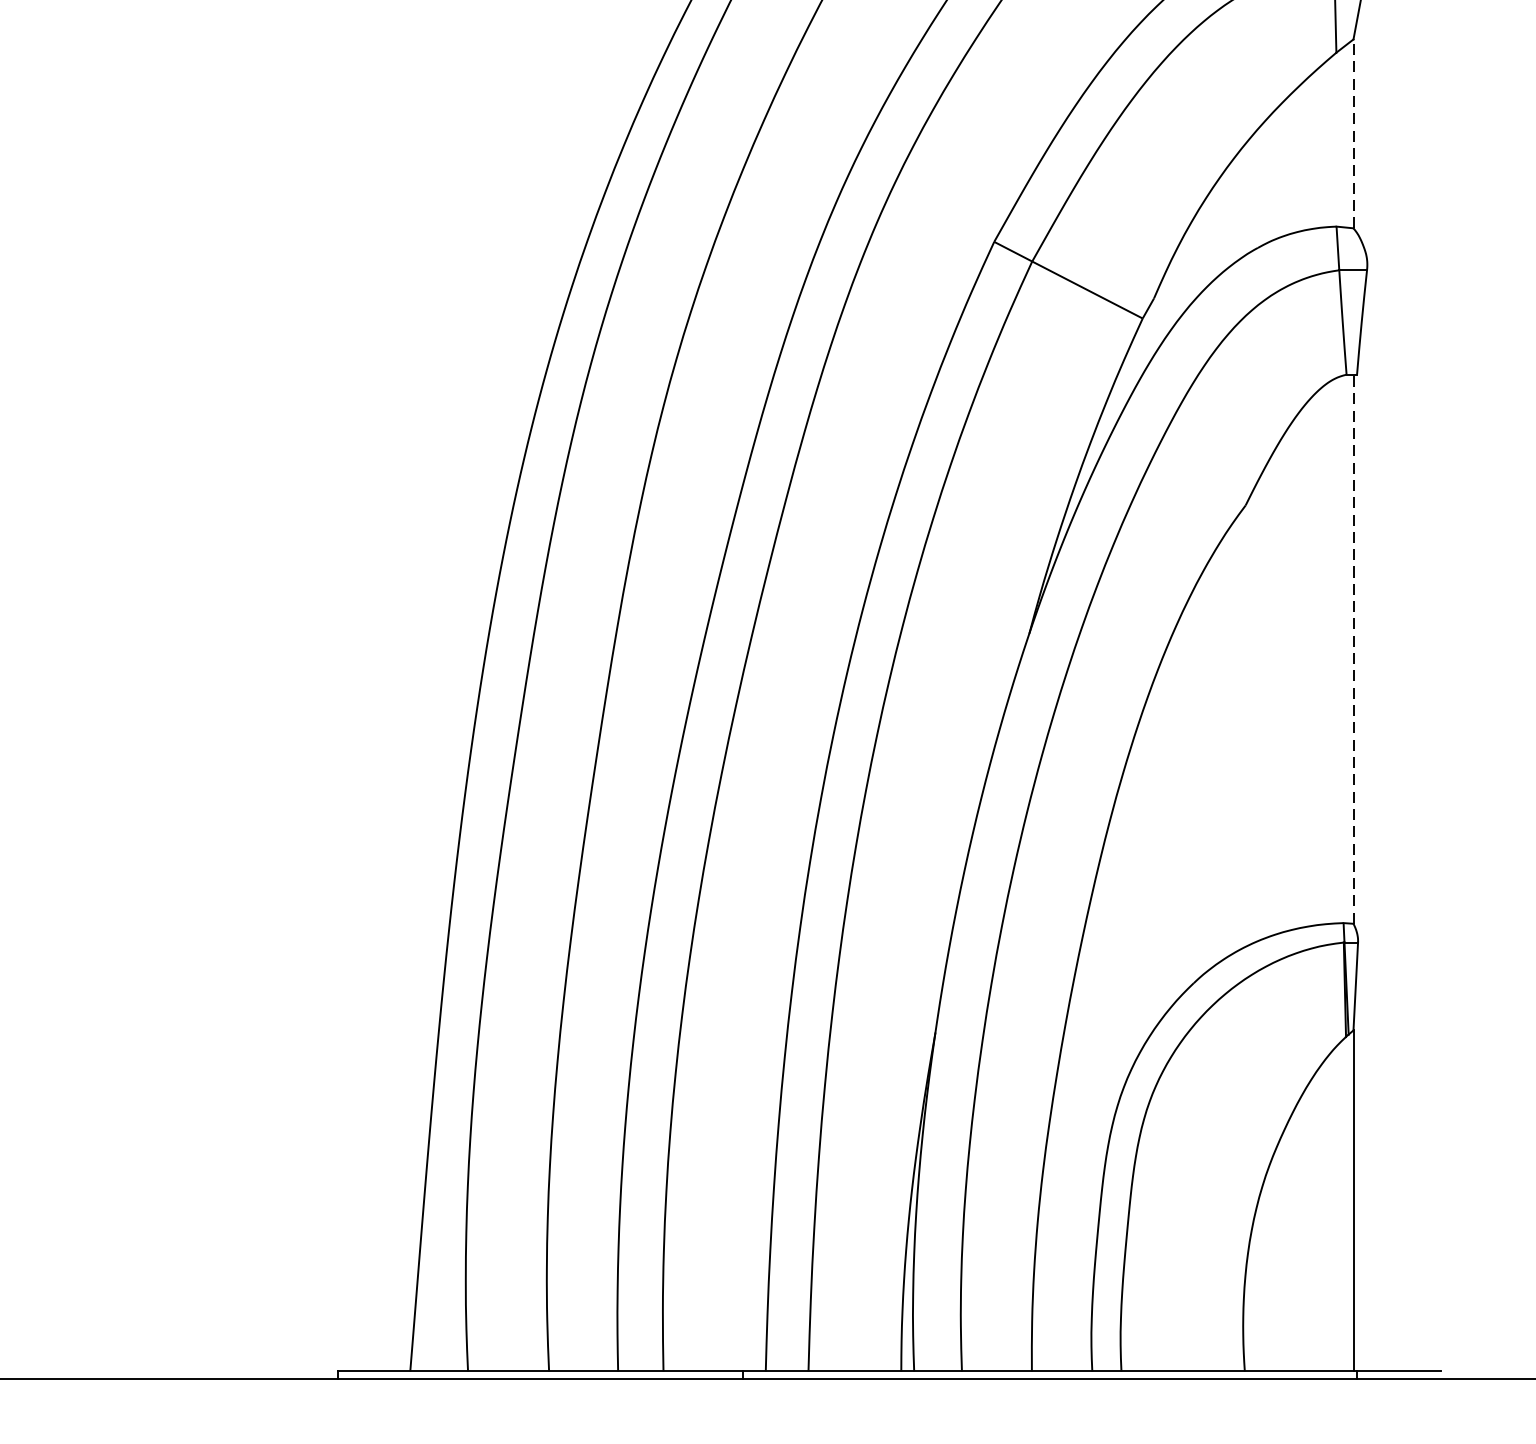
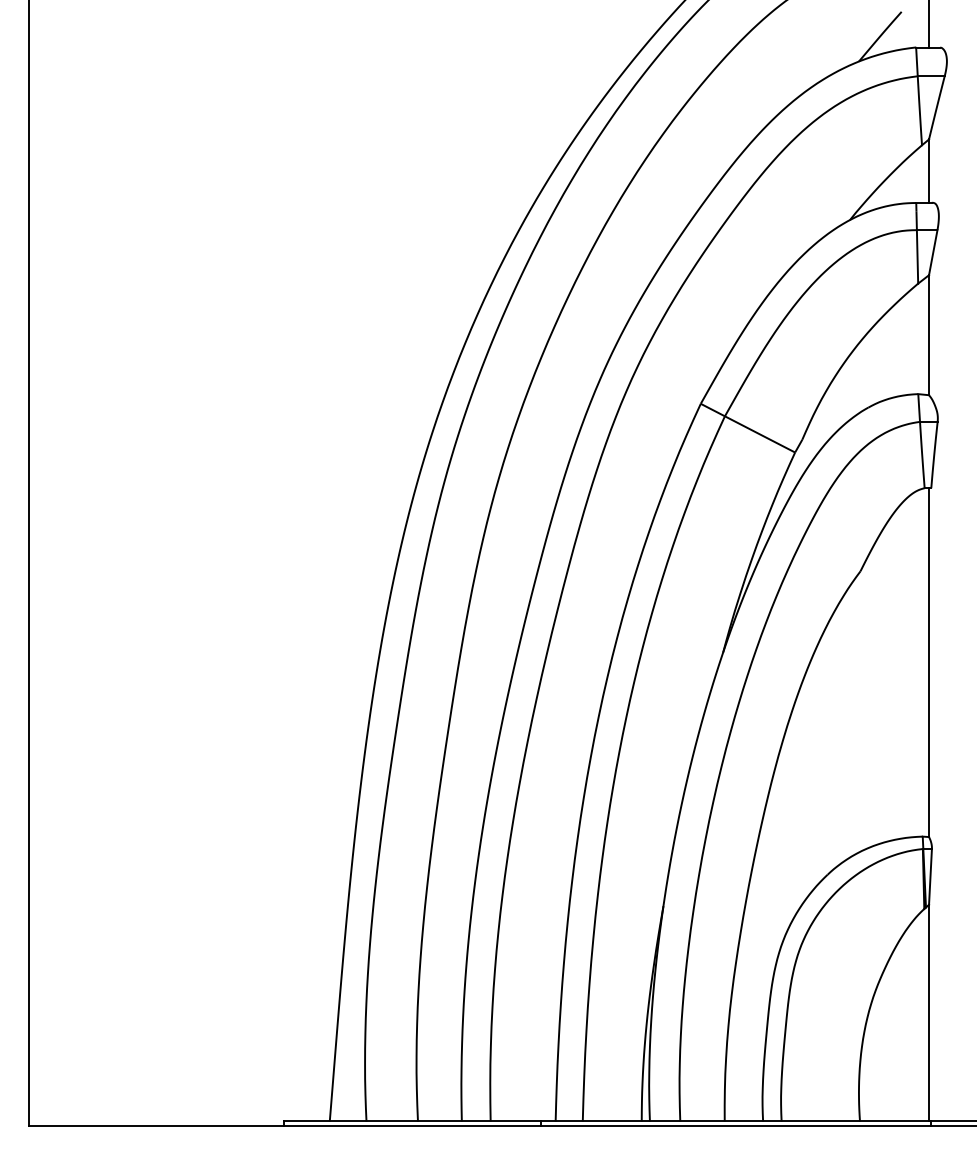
line: (1354, 134) -> (929, 335), dashed -> solid
line: (1354, 649) -> (929, 662), dashed -> solid

